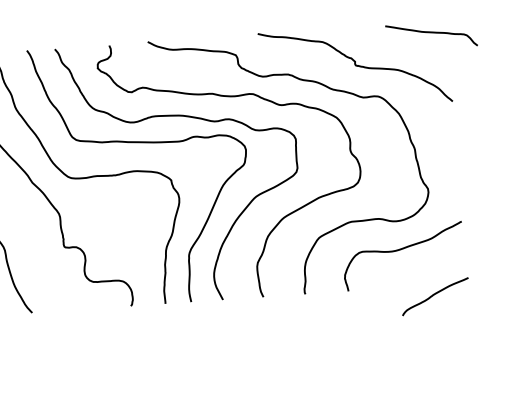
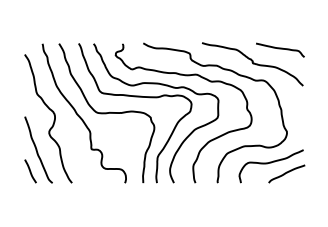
curve: (431, 34) -> (280, 49), moved
curve: (434, 295) -> (286, 173), moved

